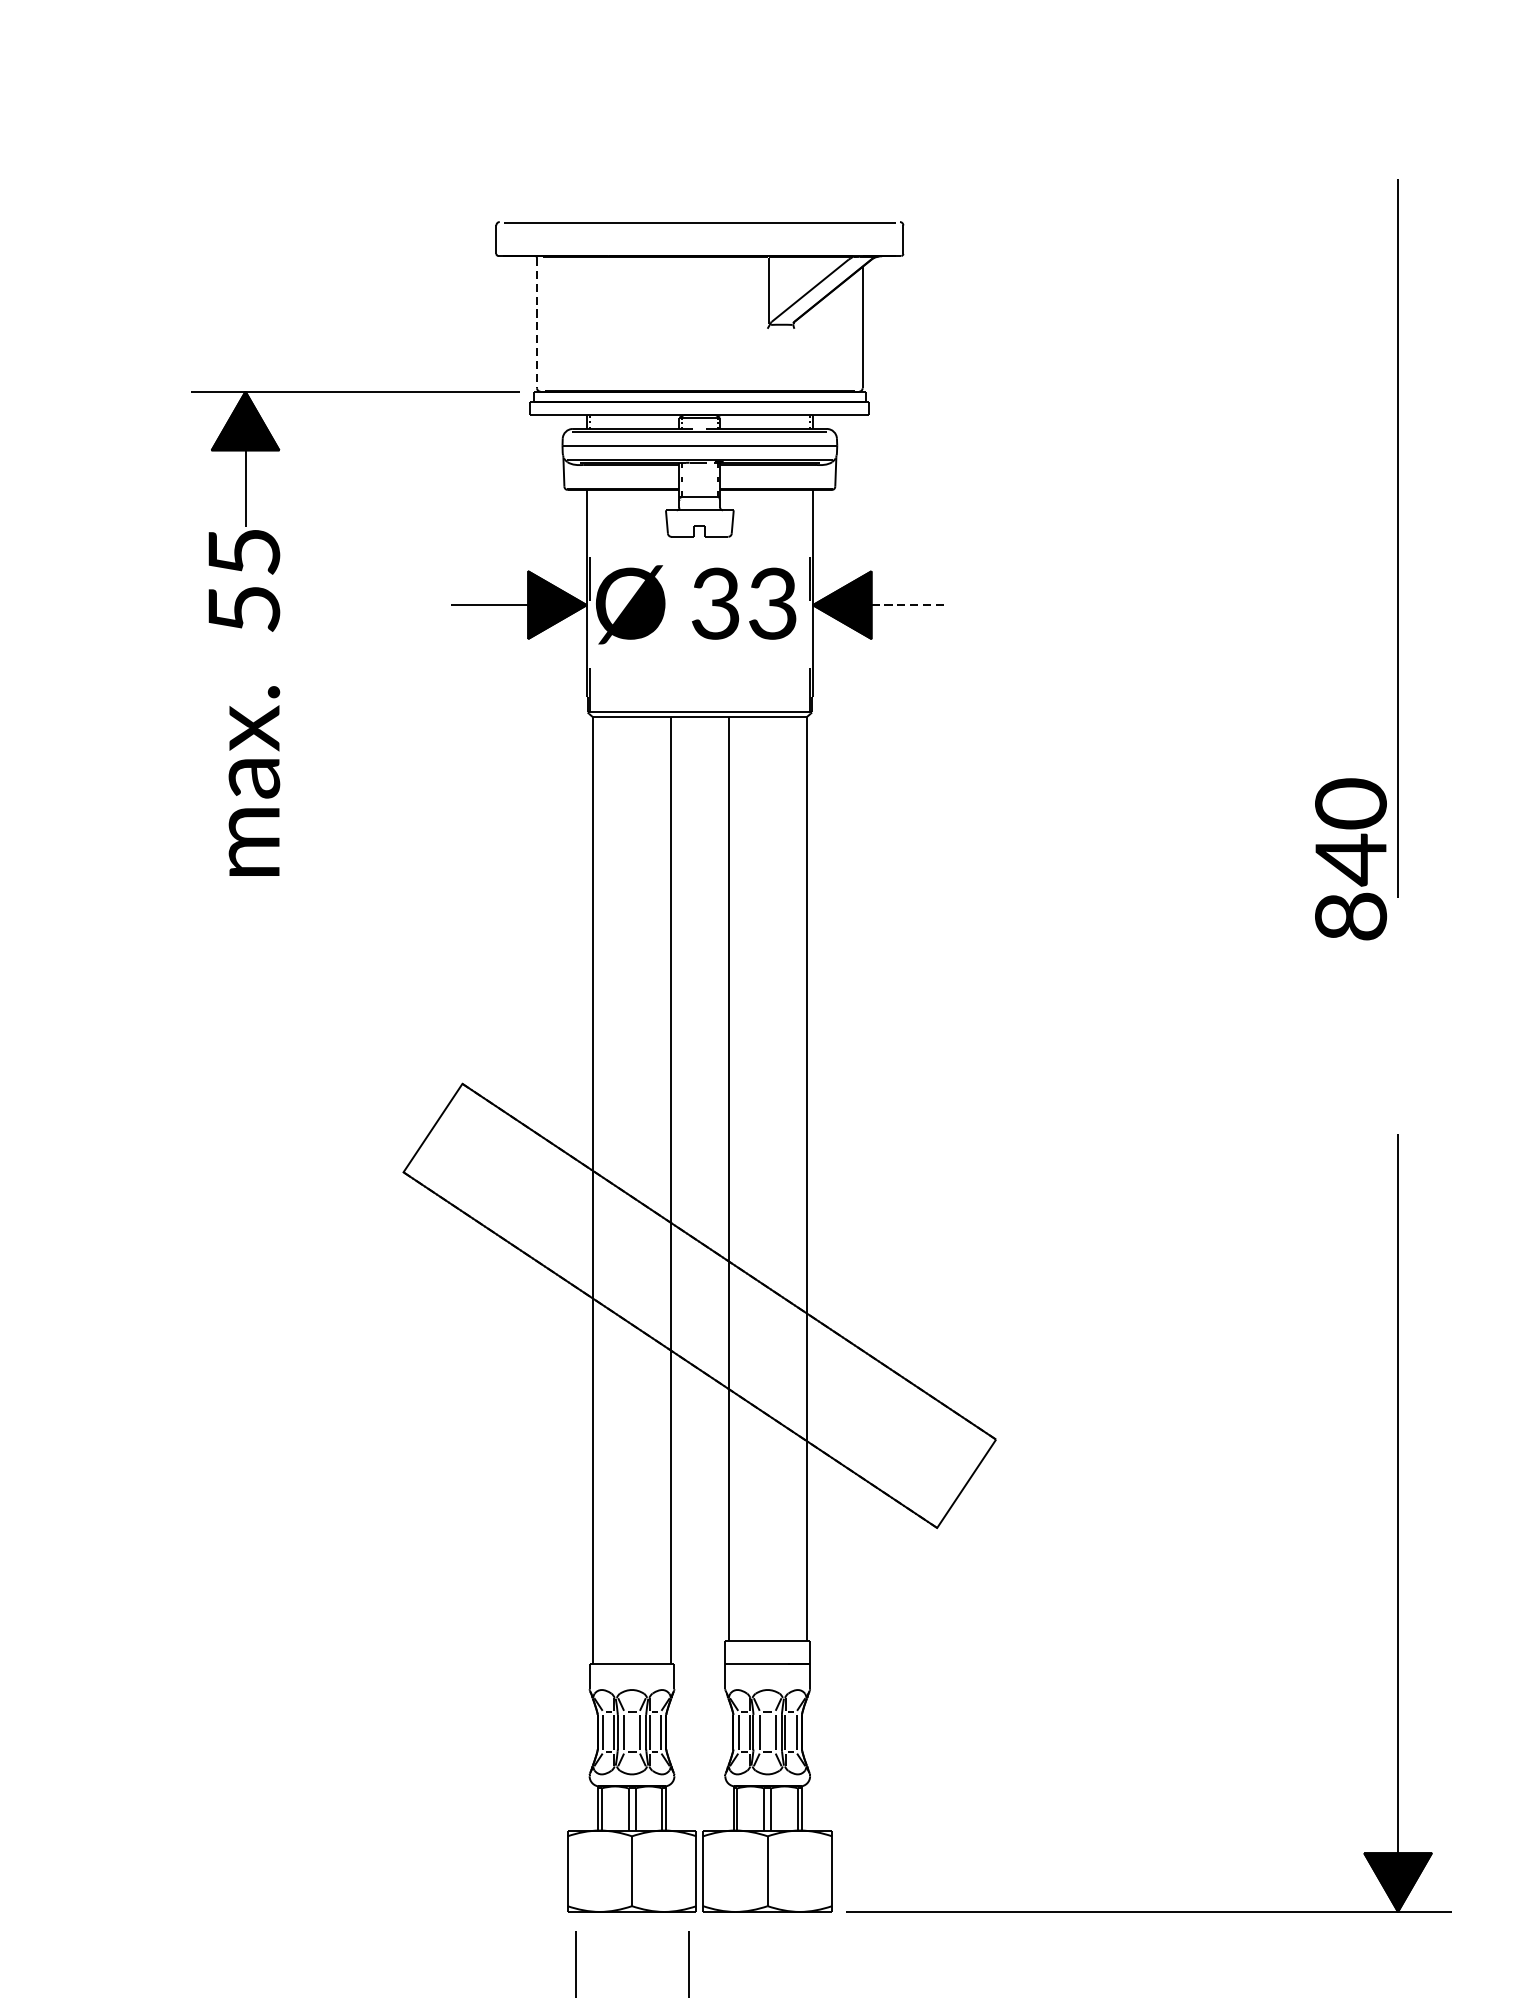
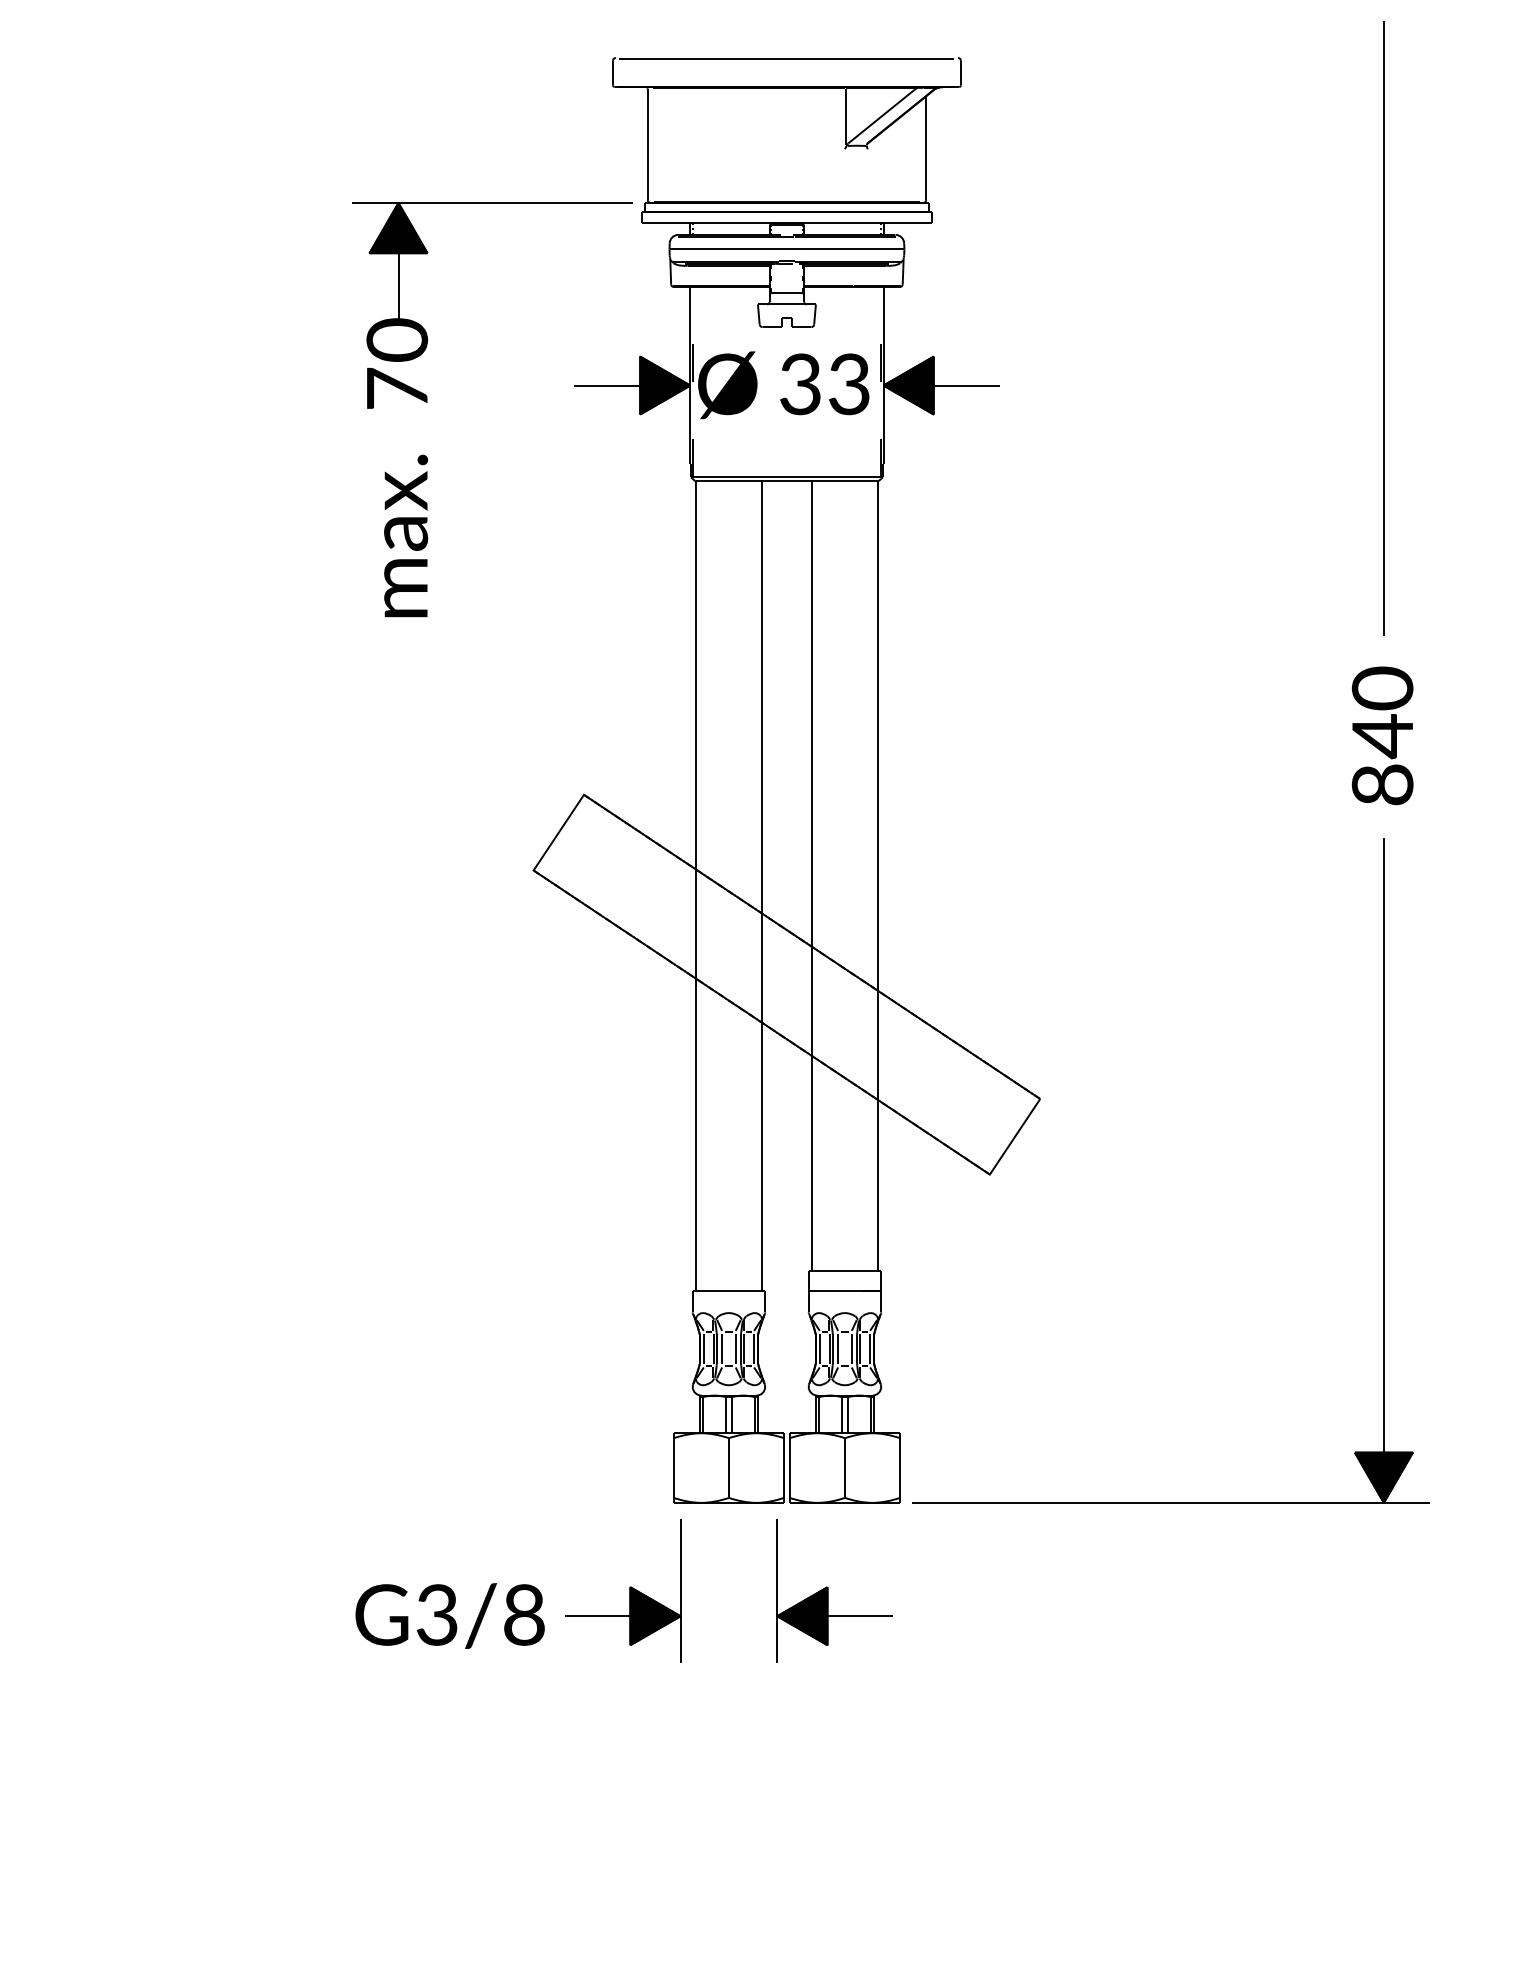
line: (536, 323) -> (647, 144), dashed -> solid
text: (244, 579) -> (397, 363), 55 -> 70
line: (909, 605) -> (966, 385), dashed -> solid
text: (1350, 858) -> (1382, 735), moved

